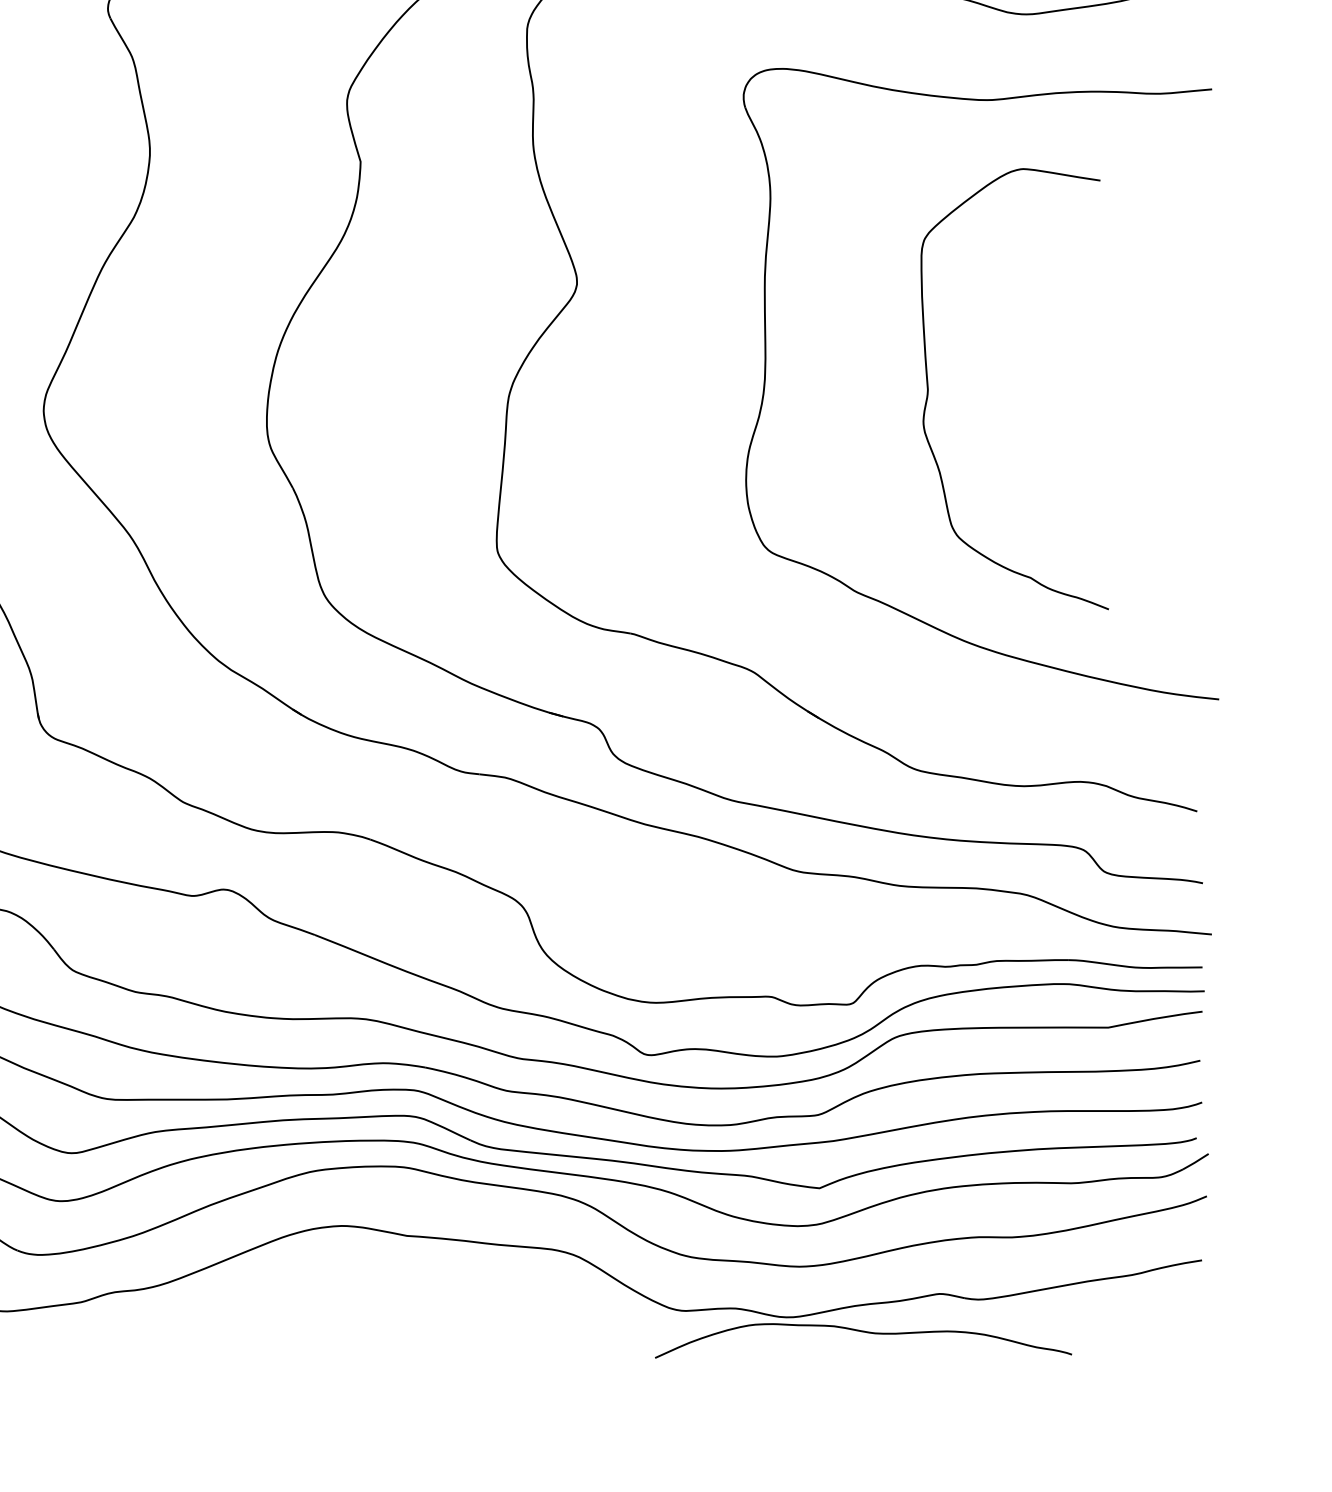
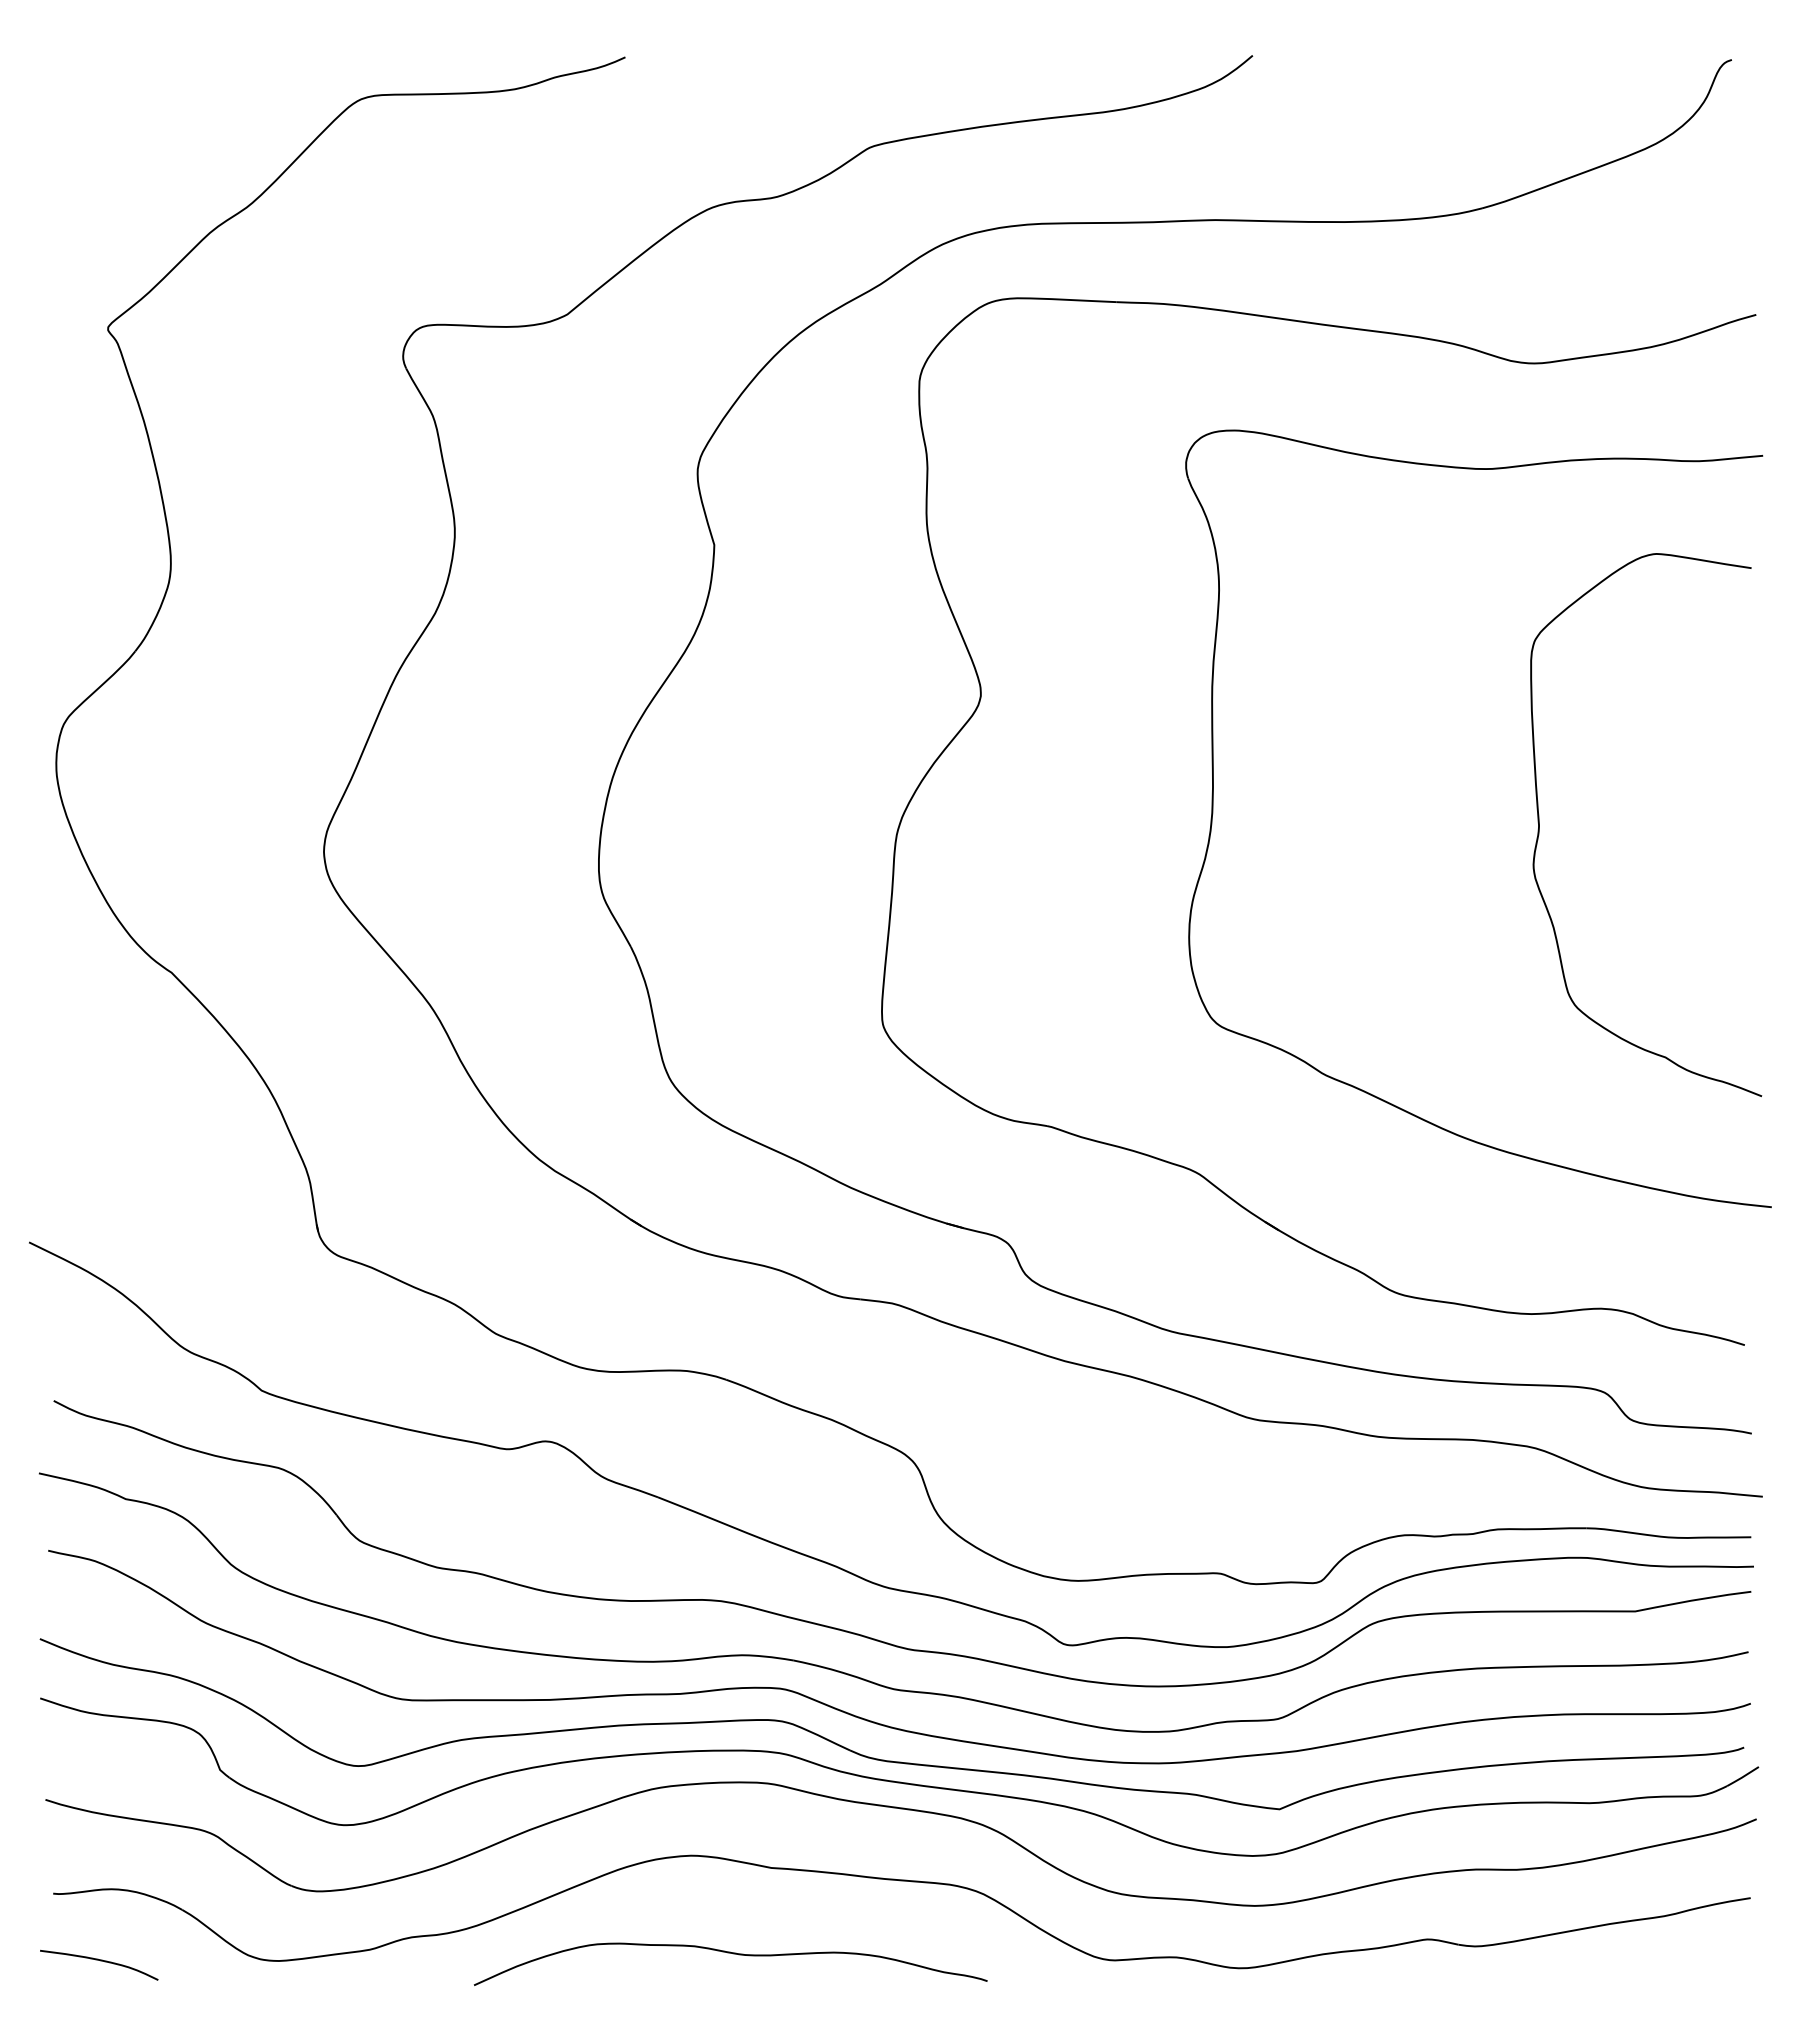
curve: (928, 389) -> (1539, 825), moved
curve: (865, 1332) -> (733, 1954), moved

